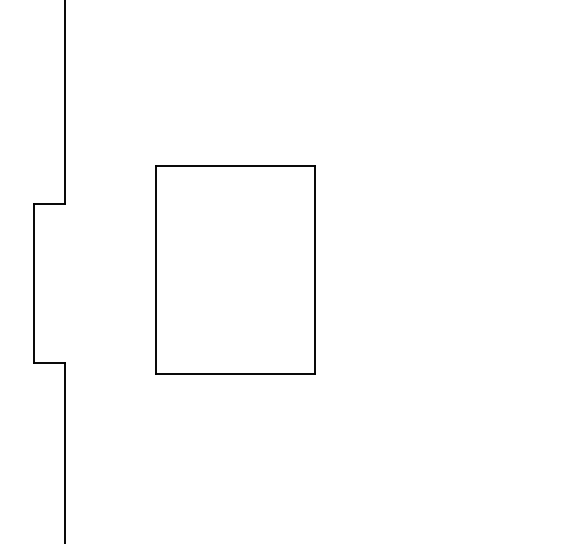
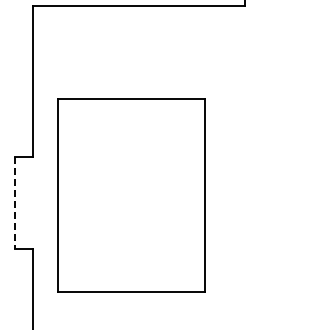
part: (235, 268) -> (131, 194), size x1.6
line: (33, 284) -> (14, 203), solid -> dashed

